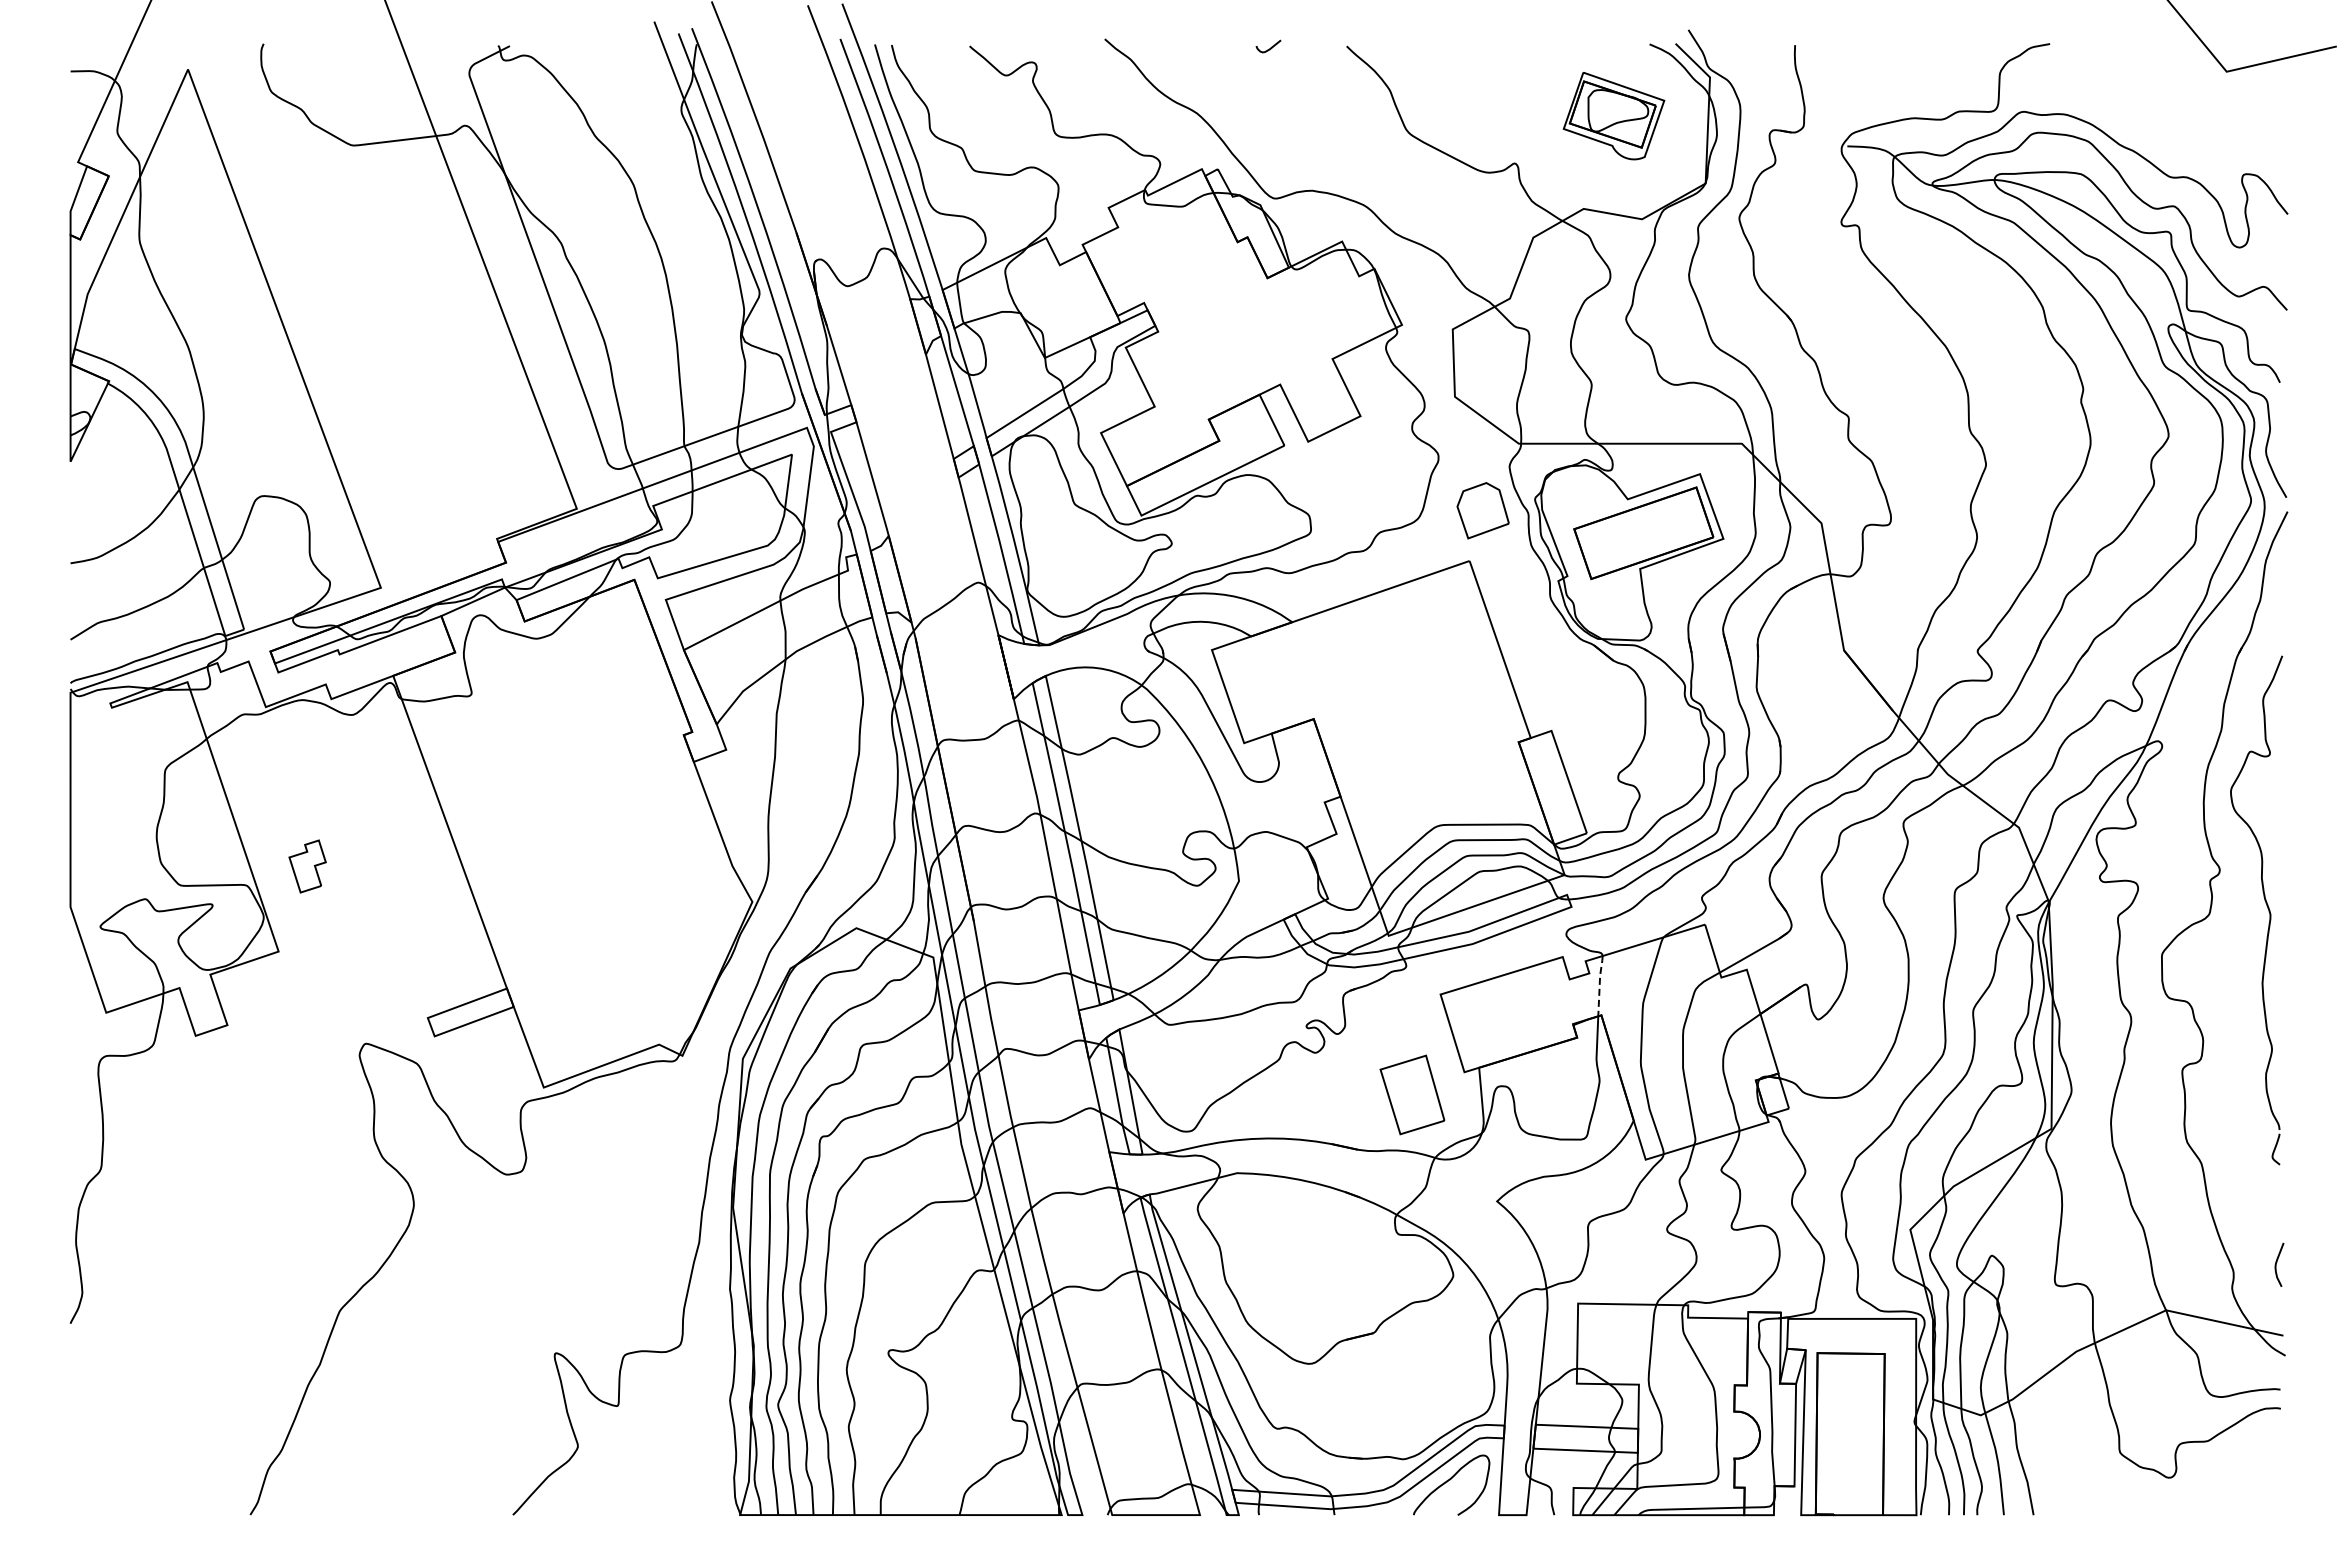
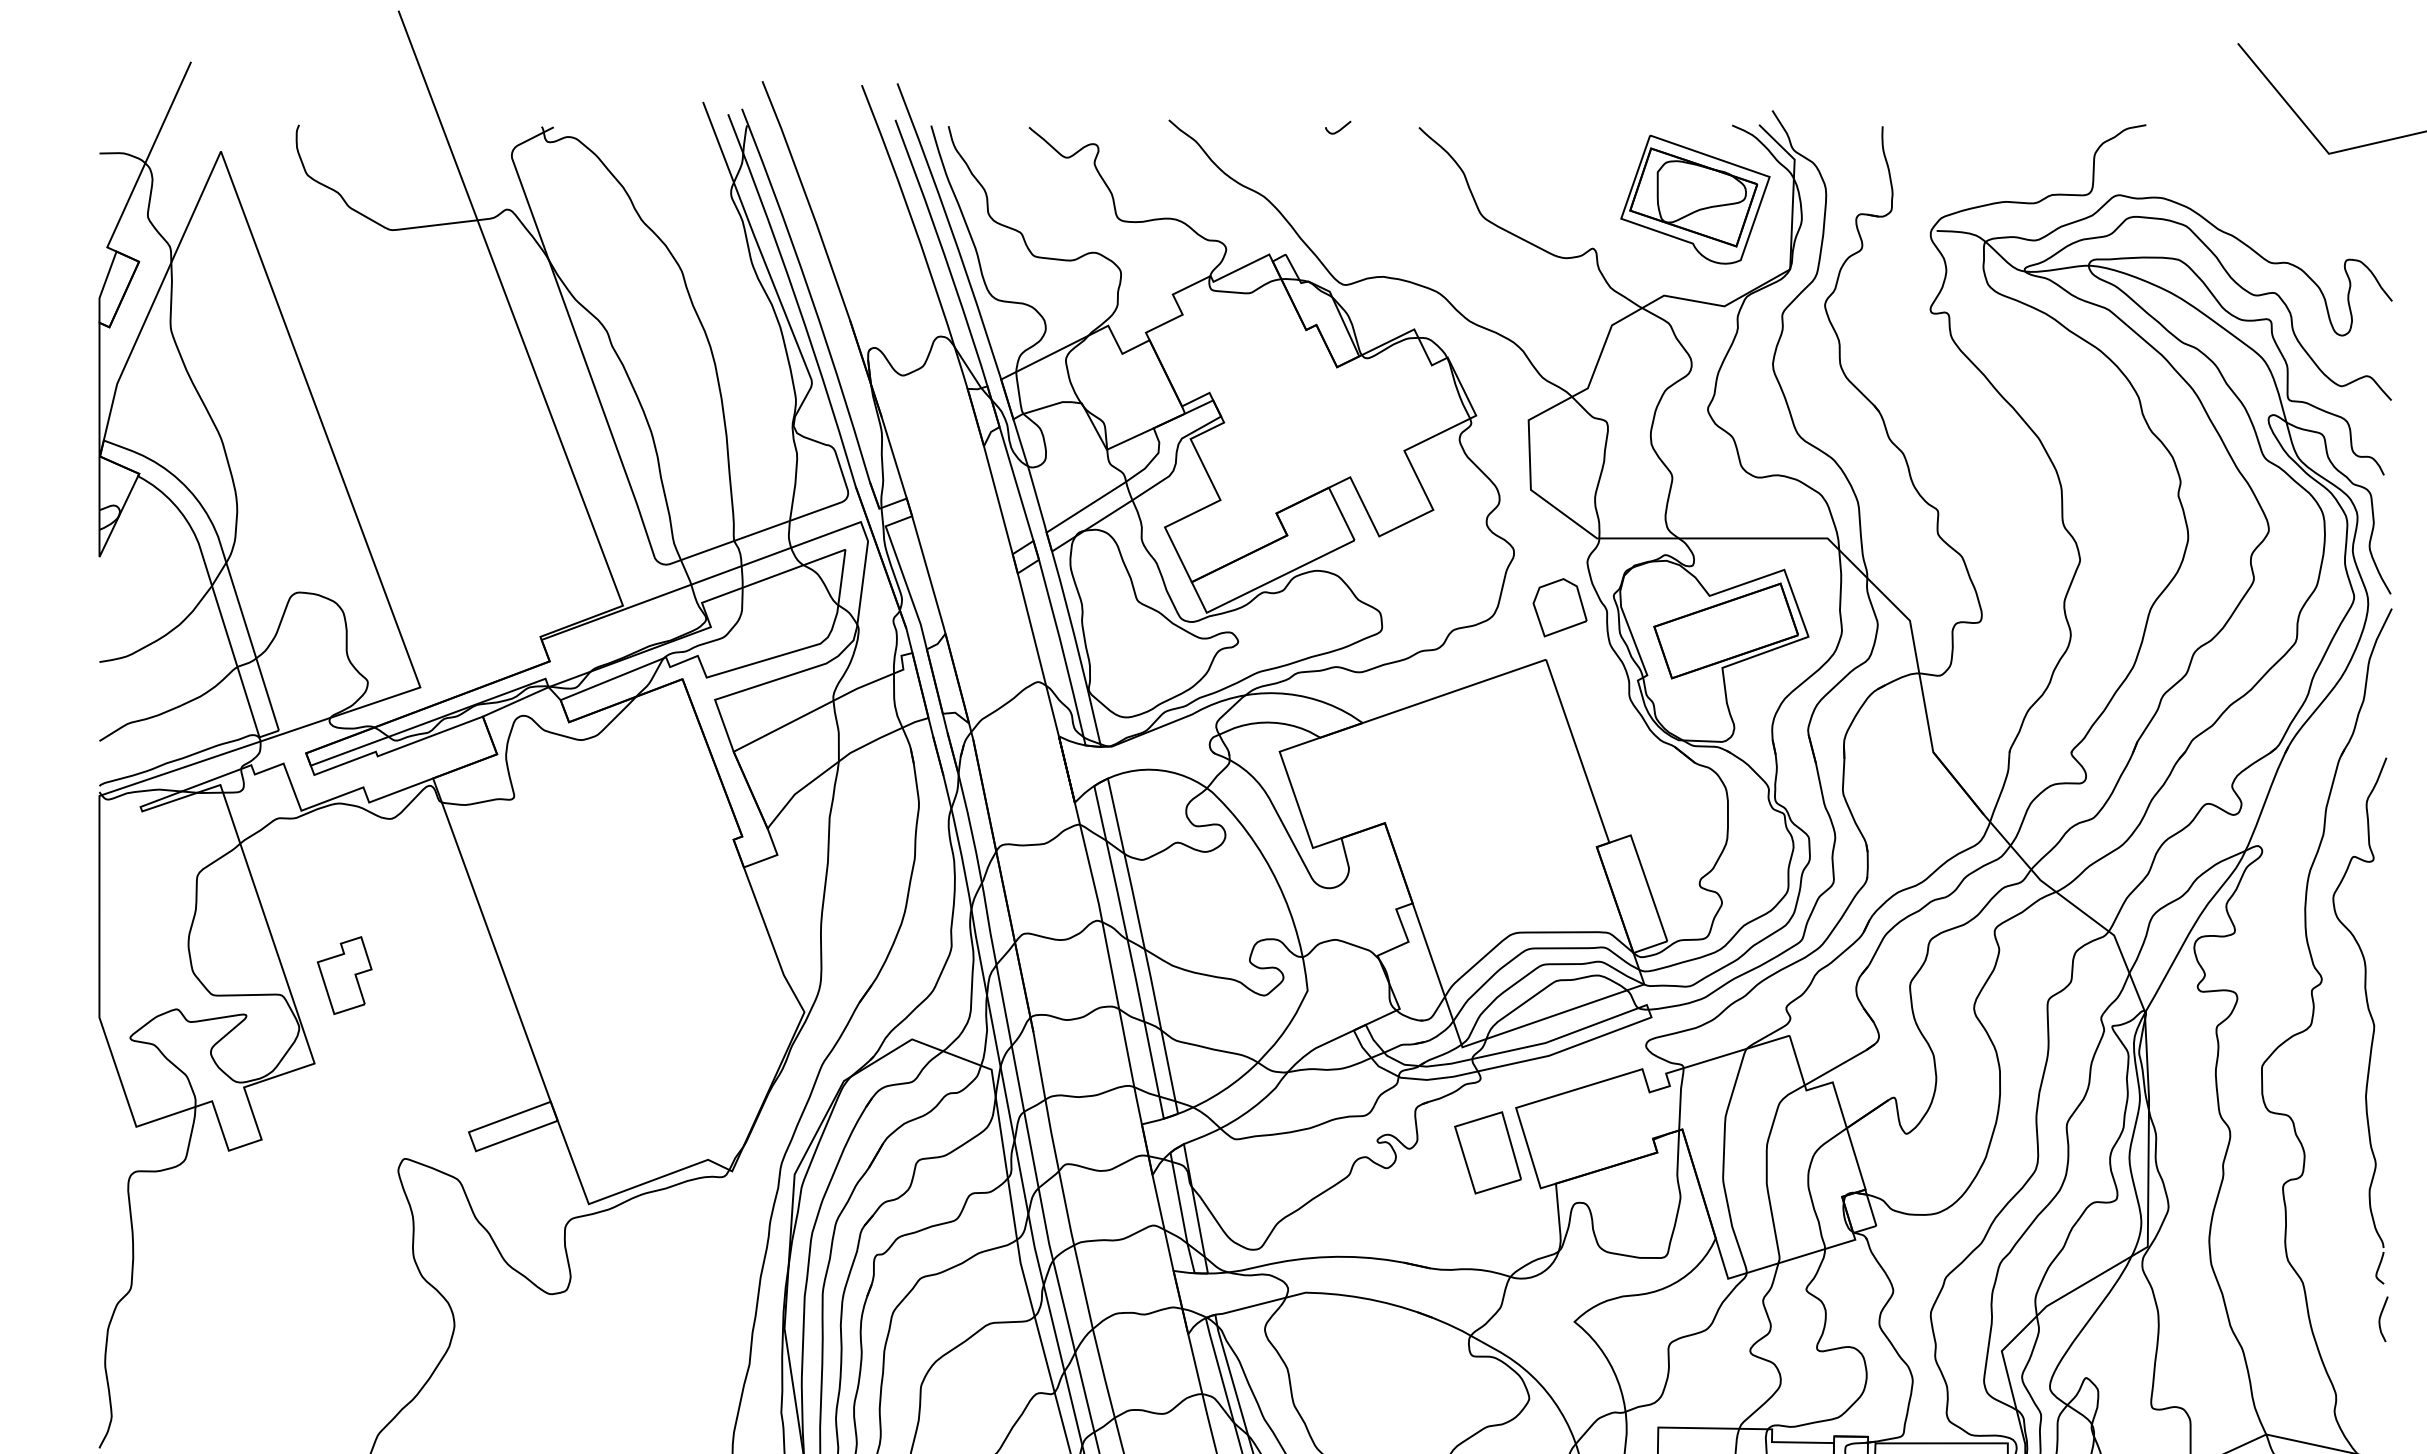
part: (1613, 115) -> (1694, 199), size x1.43
part: (307, 866) -> (344, 975), size x1.43
line: (1599, 984) -> (1680, 1097), dashed -> solid
part: (1412, 1094) -> (1488, 1152), moved
curve: (2277, 1262) -> (2381, 1316), moved

